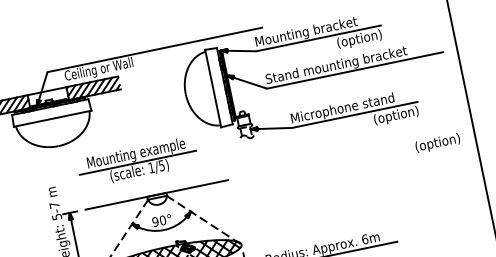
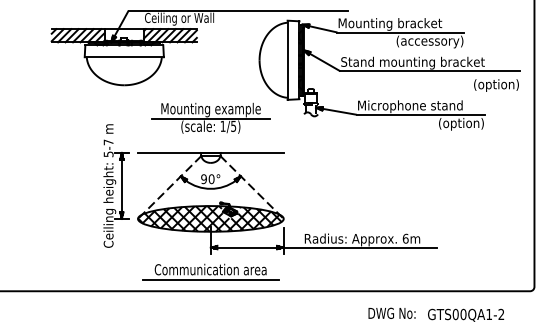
text: (346, 41) -> (427, 41), (option) -> (accessory)
text: (437, 143) -> (496, 85), moved
part: (137, 161) -> (210, 117), moved

